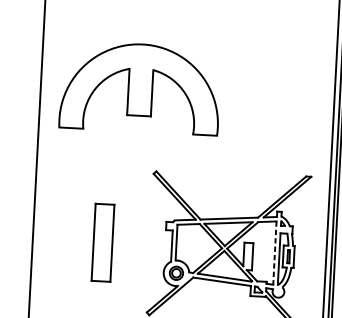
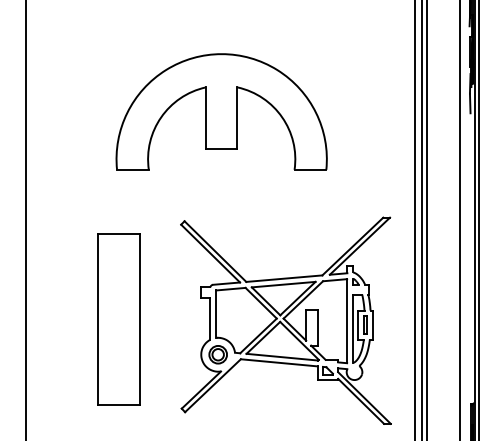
part: (140, 87) -> (221, 111), moved
part: (102, 242) -> (118, 319), size x1.67
line: (275, 253) -> (347, 321), dashed -> solid

